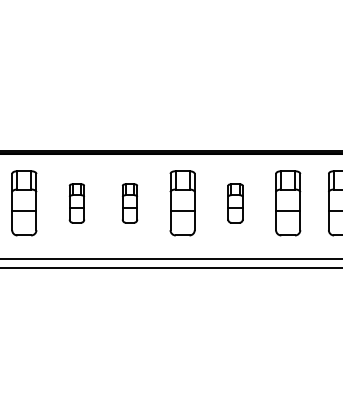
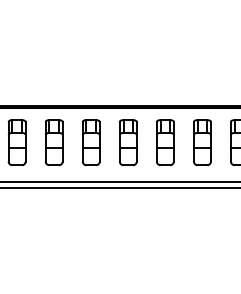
part: (76, 203) -> (53, 142), size x1.67
part: (130, 203) -> (91, 142), size x1.67
part: (235, 203) -> (165, 142), size x1.67

